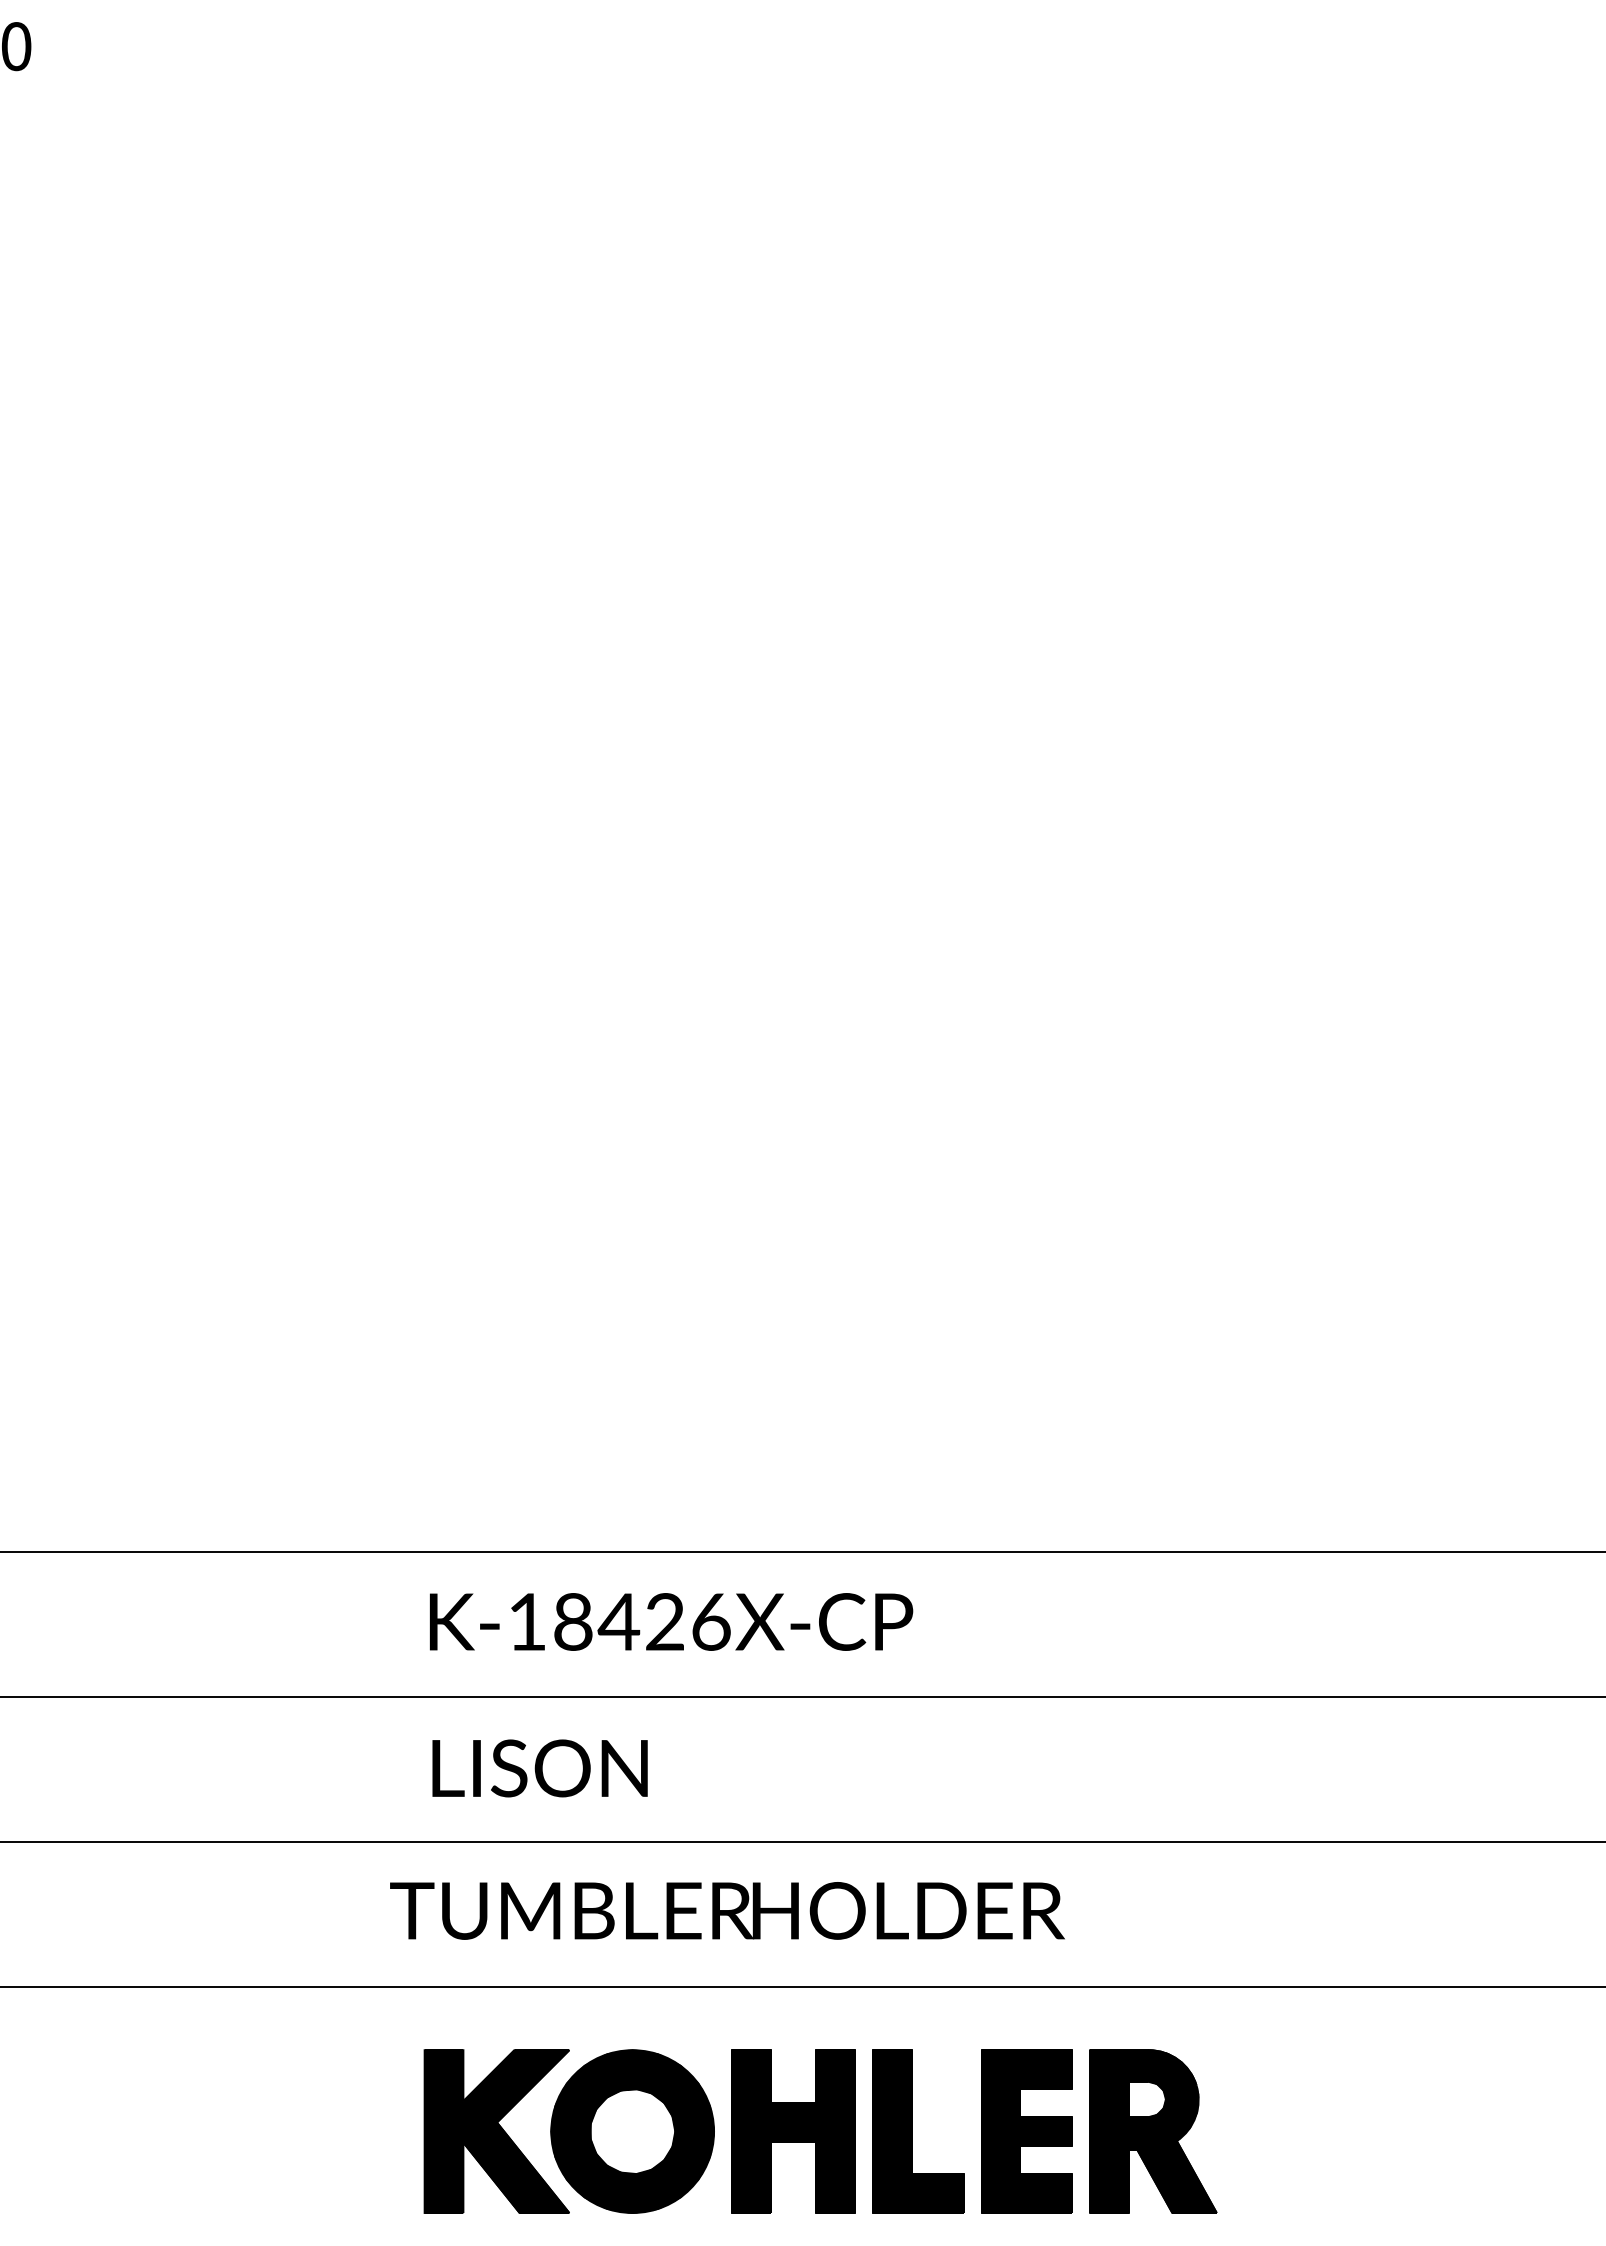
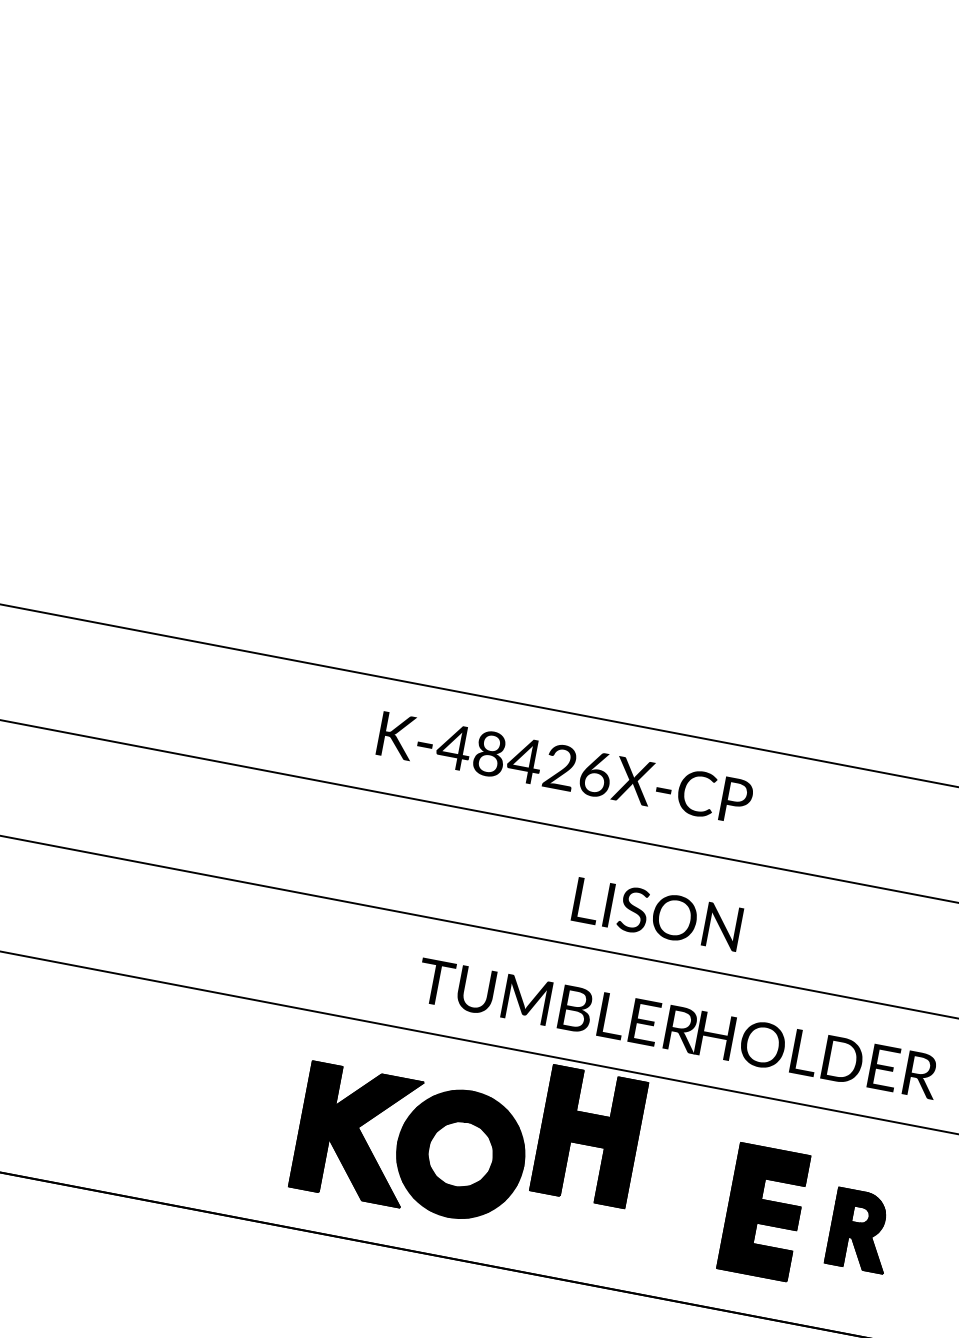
text: (526, 1621) -> (453, 746), K-18426X-CP -> K-48426X-CP
text: (539, 1768) -> (656, 914), moved
text: (727, 1910) -> (678, 1028), moved
part: (793, 2131) -> (589, 1136), moved
part: (918, 2131) -> (680, 1196), removed
part: (1153, 2131) -> (861, 1230), size x0.6

